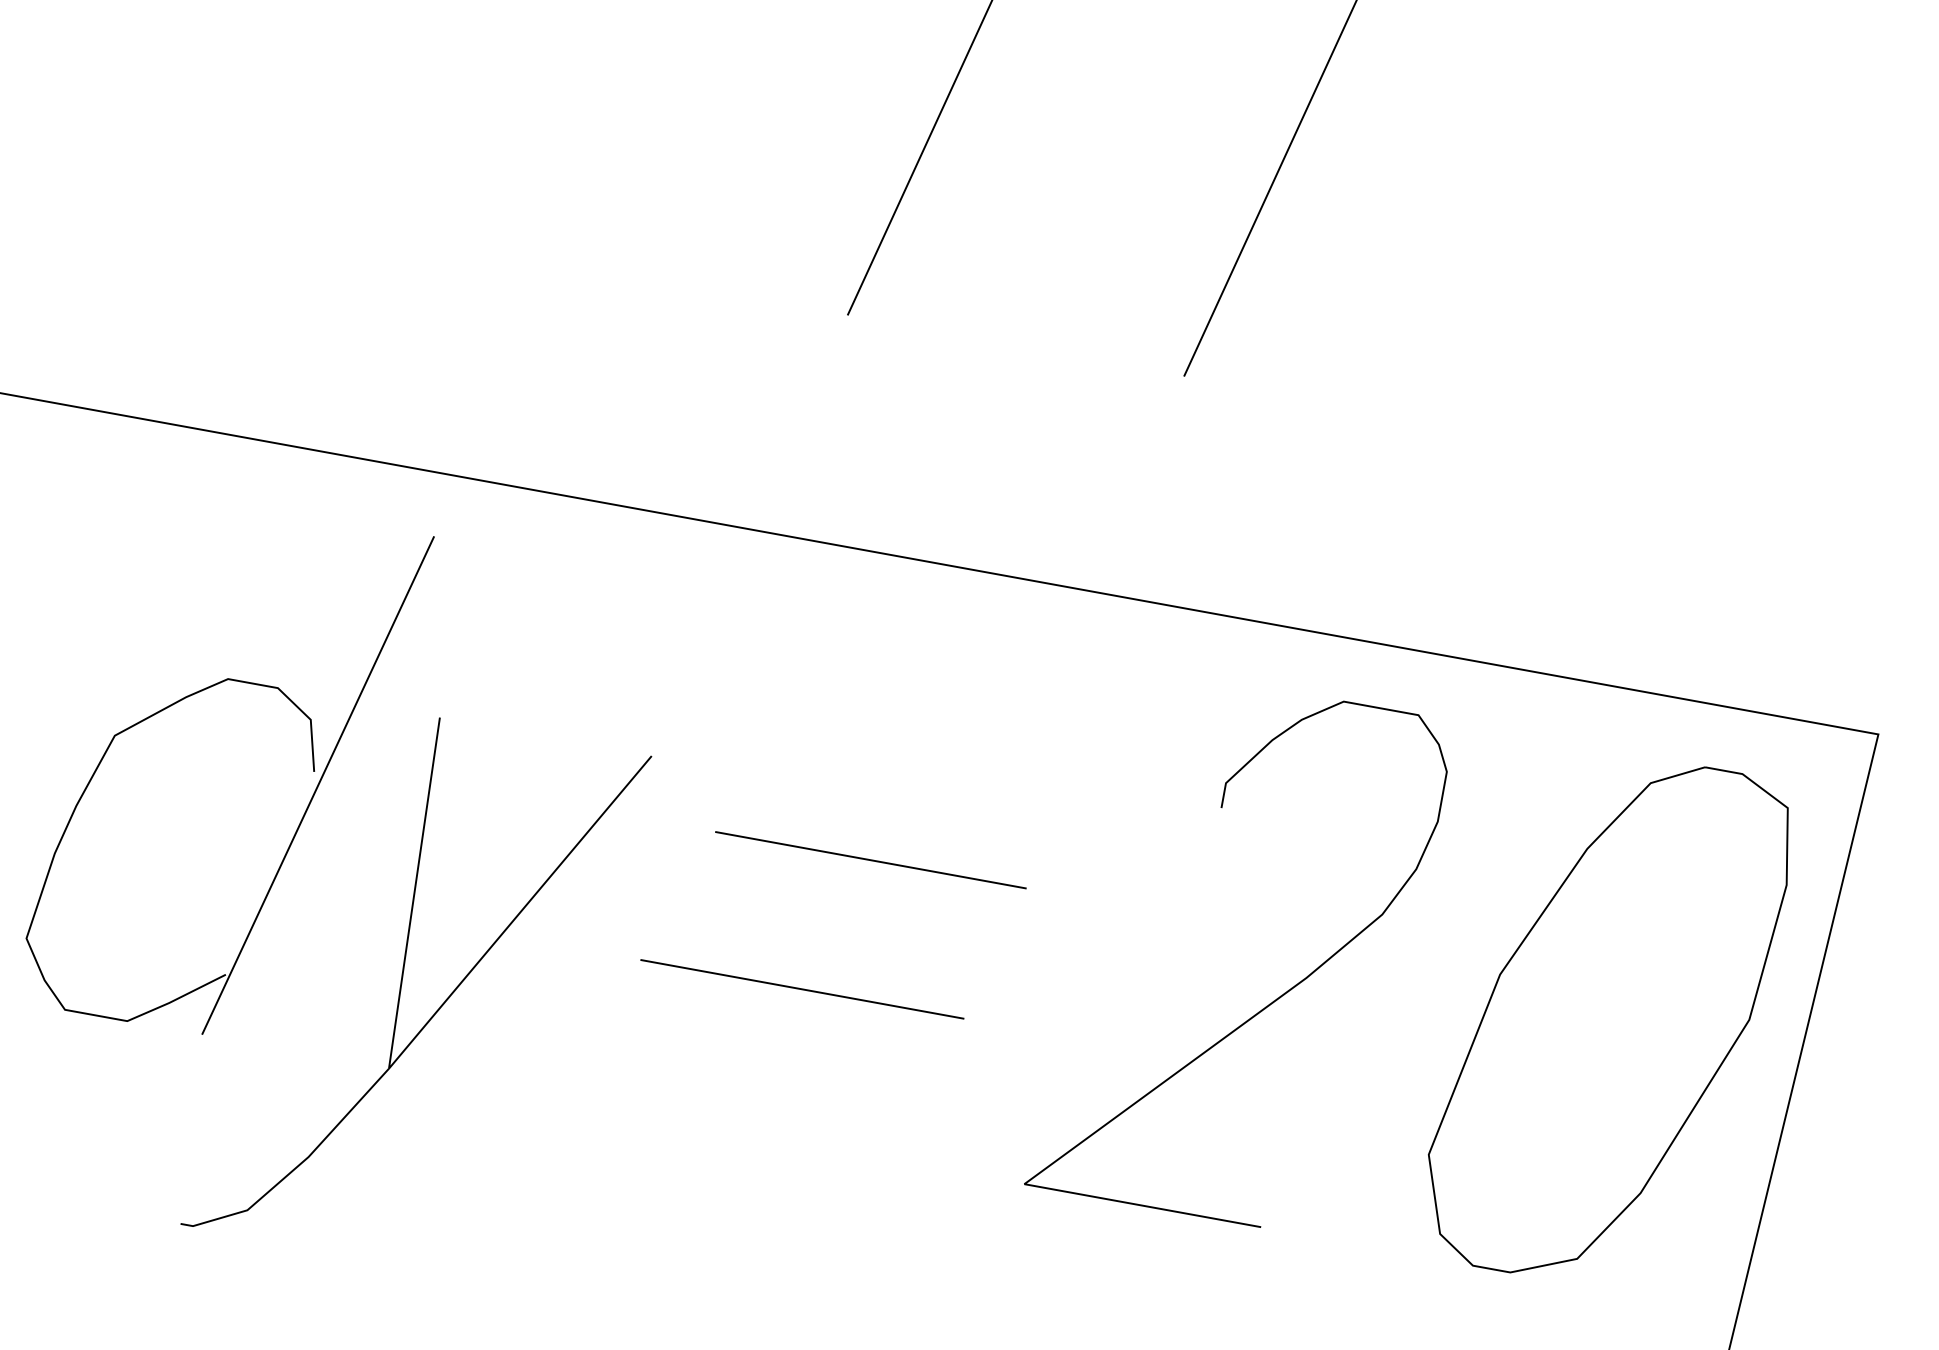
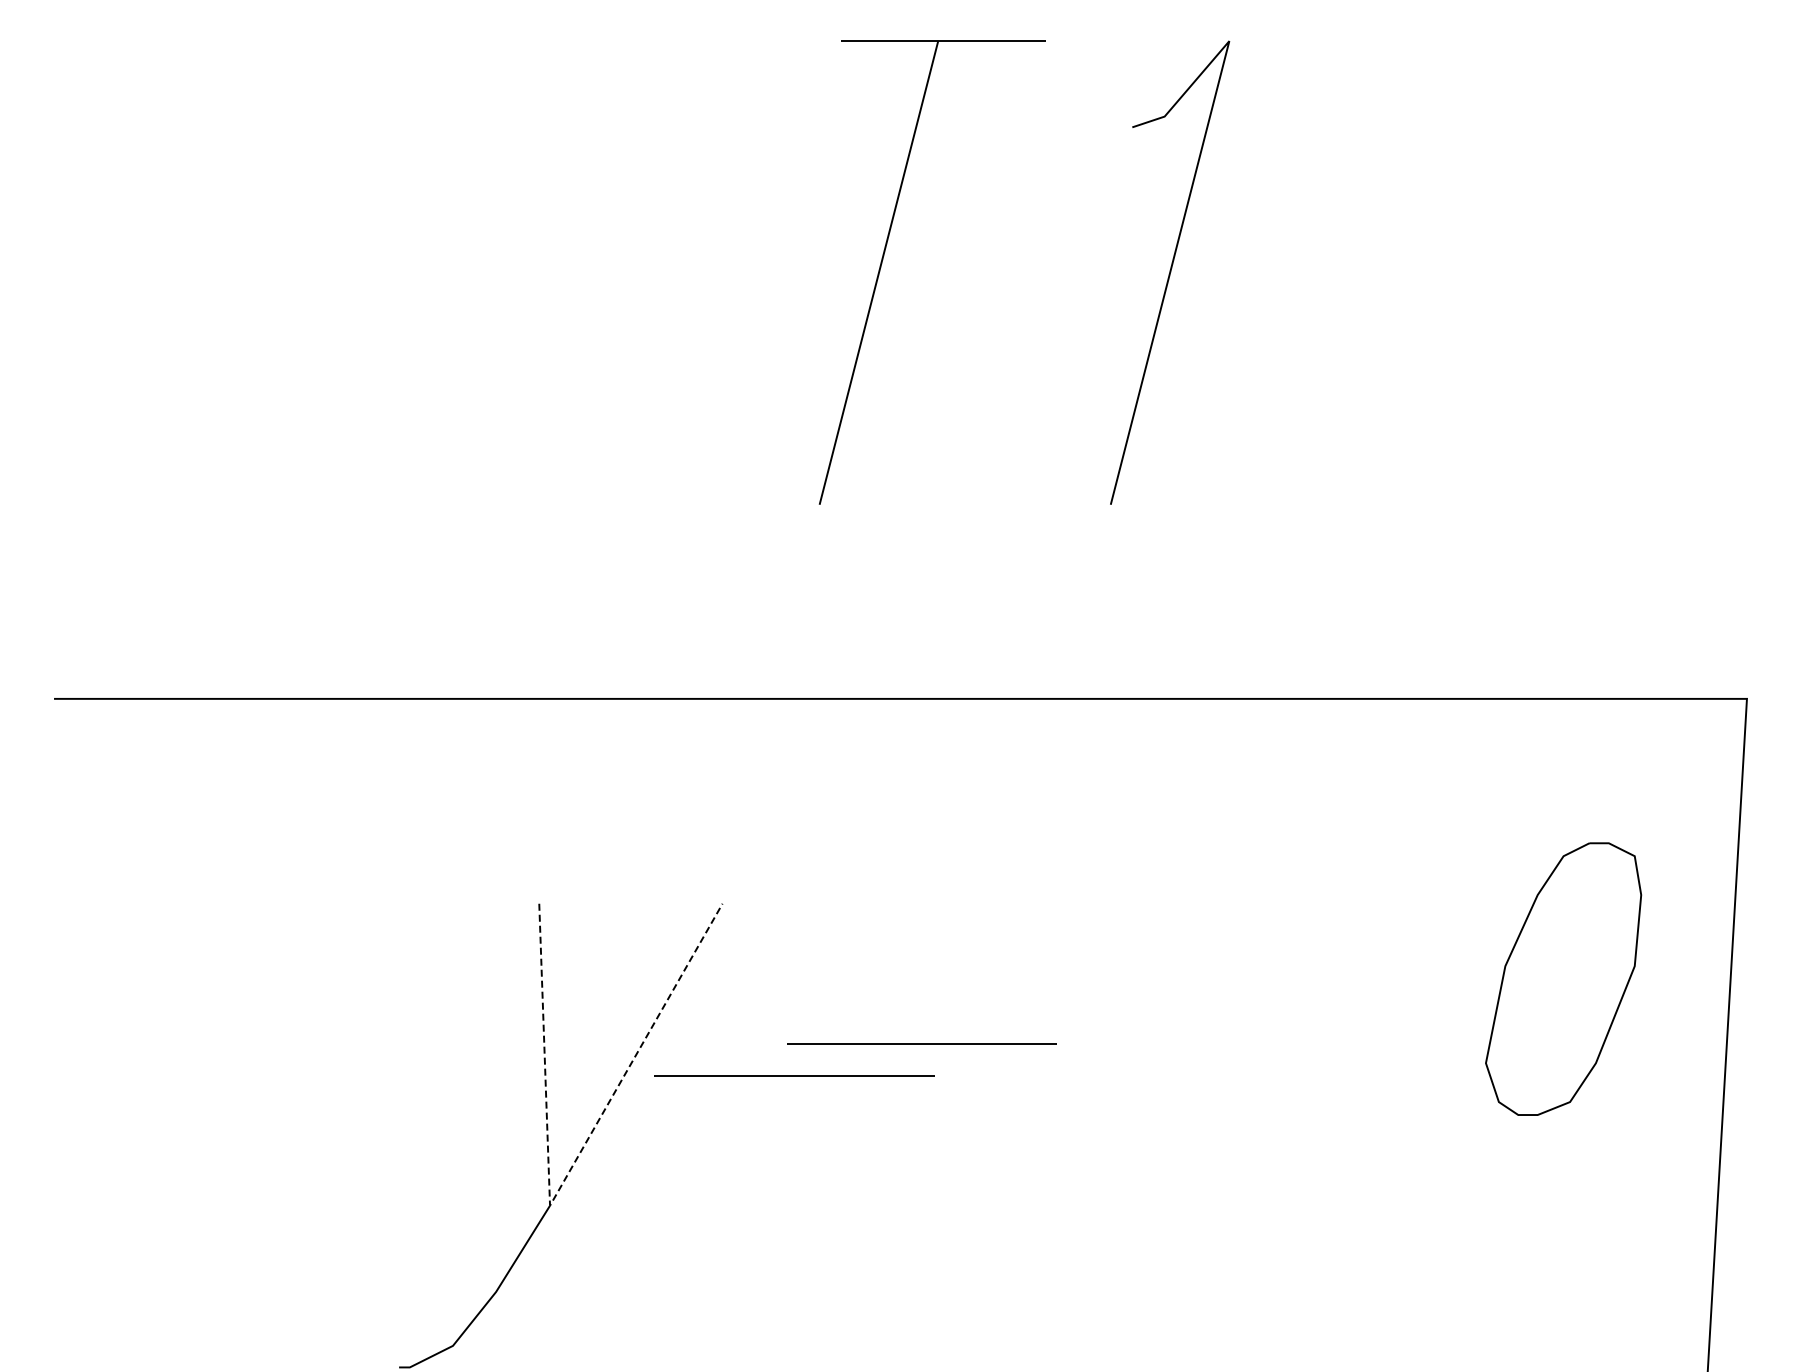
part: (192, 696) -> (328, 923), removed
line: (870, 859) -> (921, 1043), moved
line: (802, 988) -> (794, 1075), moved
curve: (1280, 995) -> (1285, 1008), removed
part: (1607, 1018) -> (1563, 978), size x0.6
line: (405, 1048) -> (560, 1186), solid -> dashed

